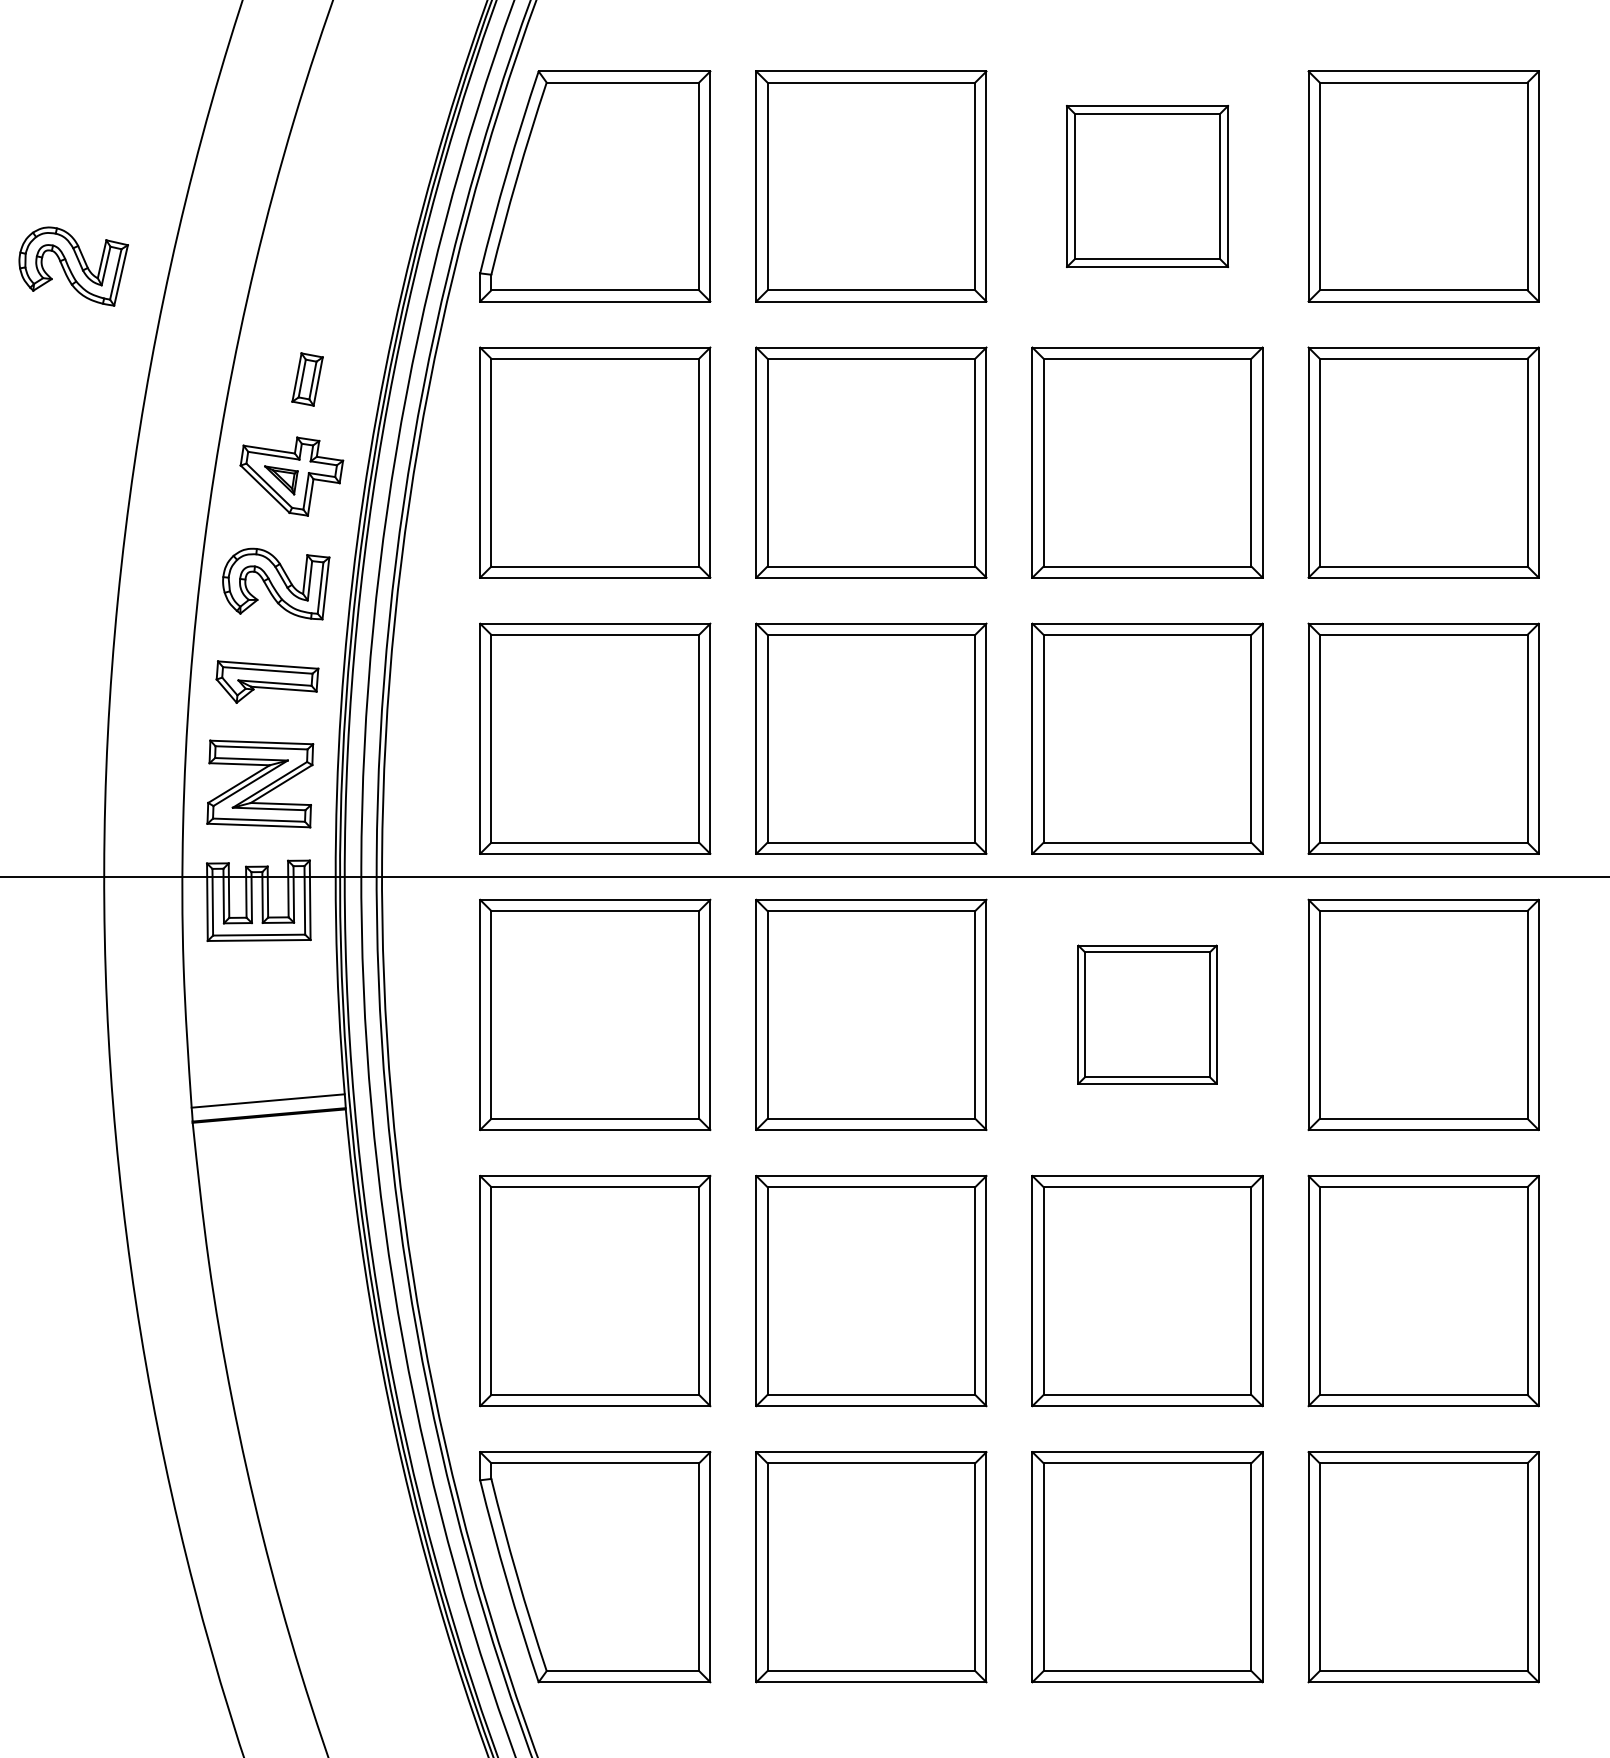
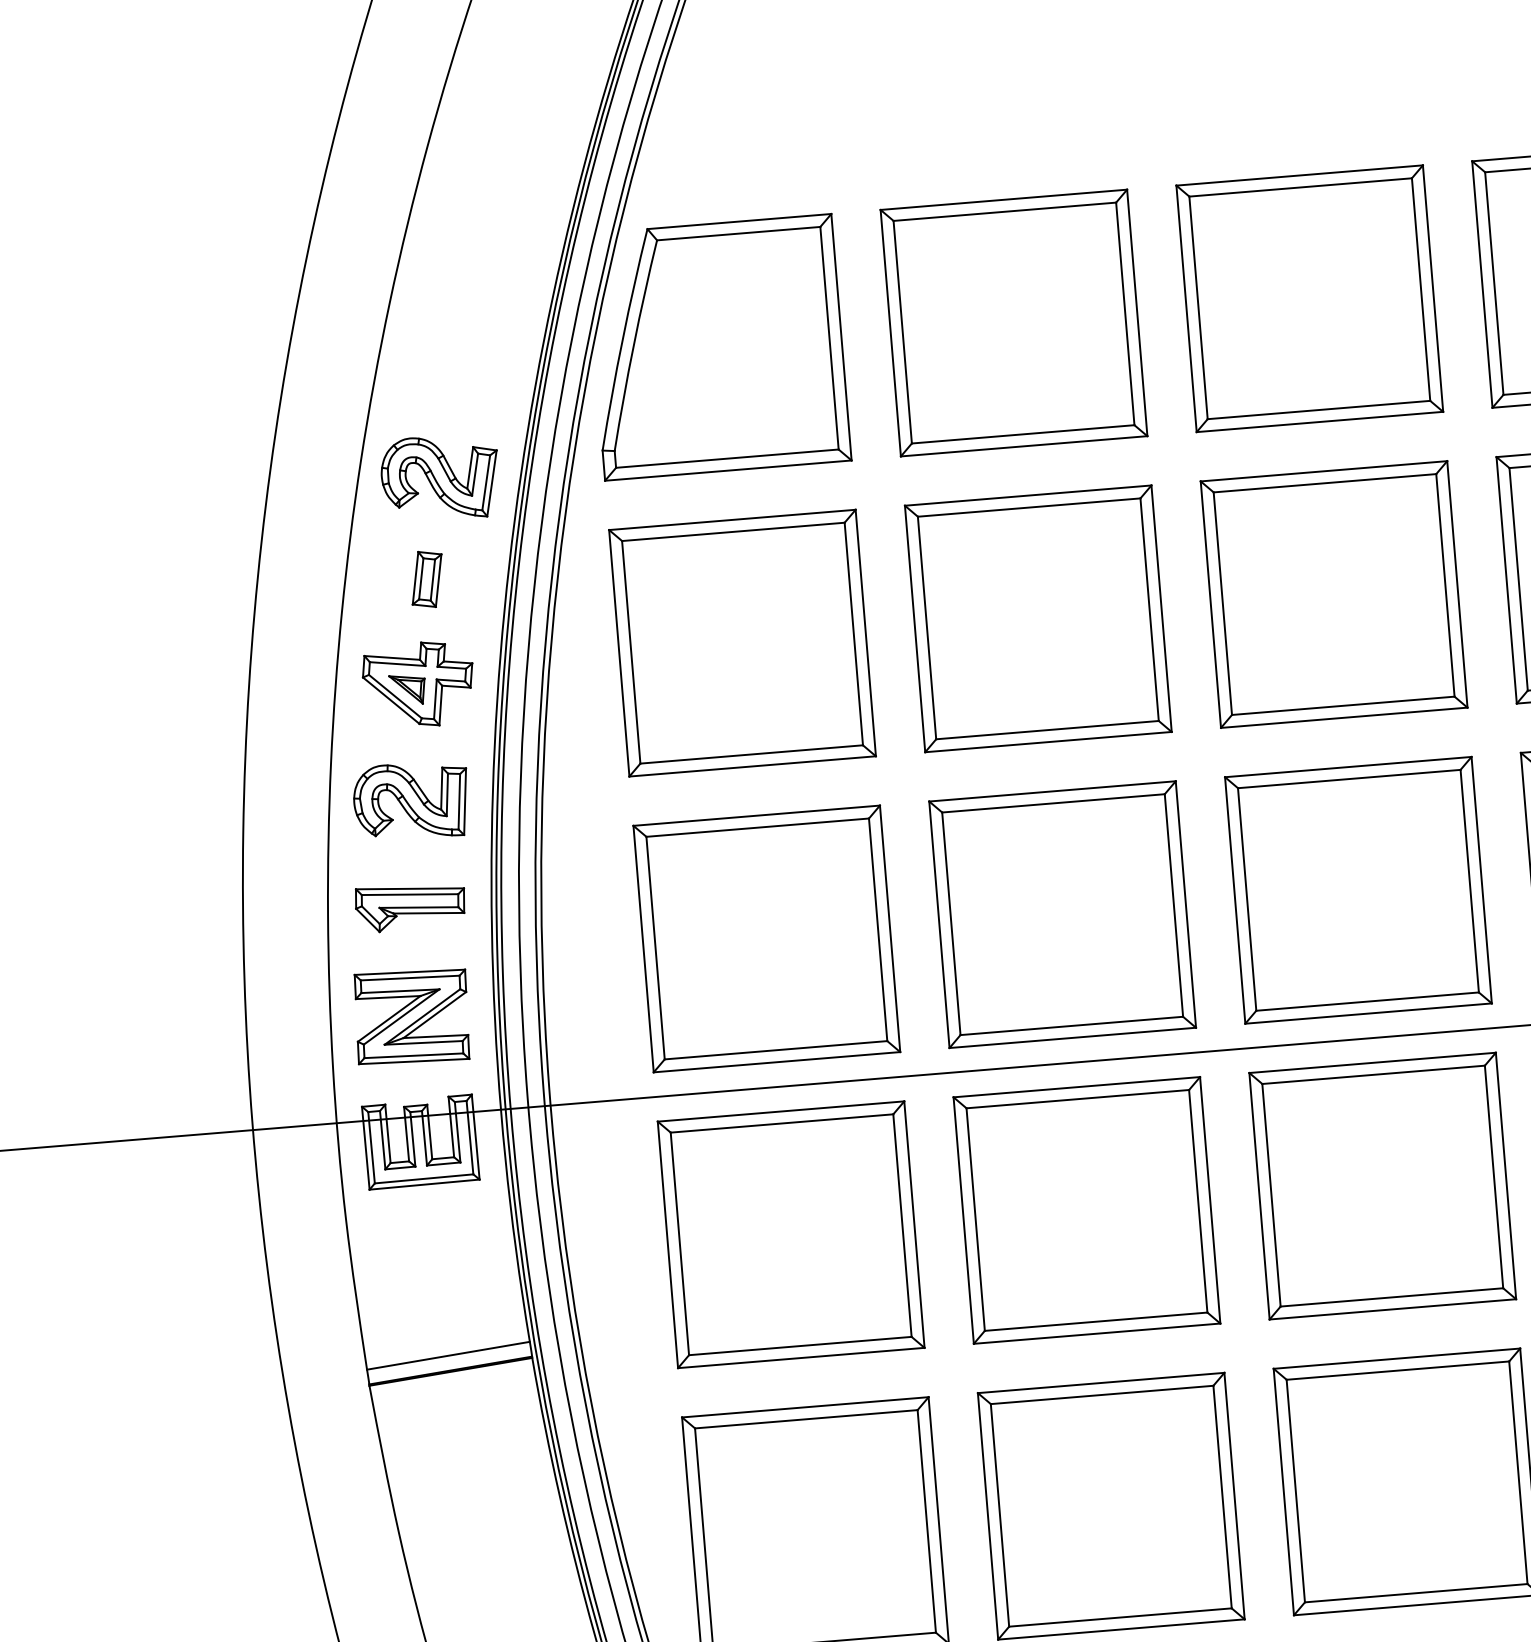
part: (1147, 186) -> (1309, 298), size x1.43
part: (73, 266) -> (440, 478), moved
part: (1147, 1014) -> (1382, 1185), size x1.67

